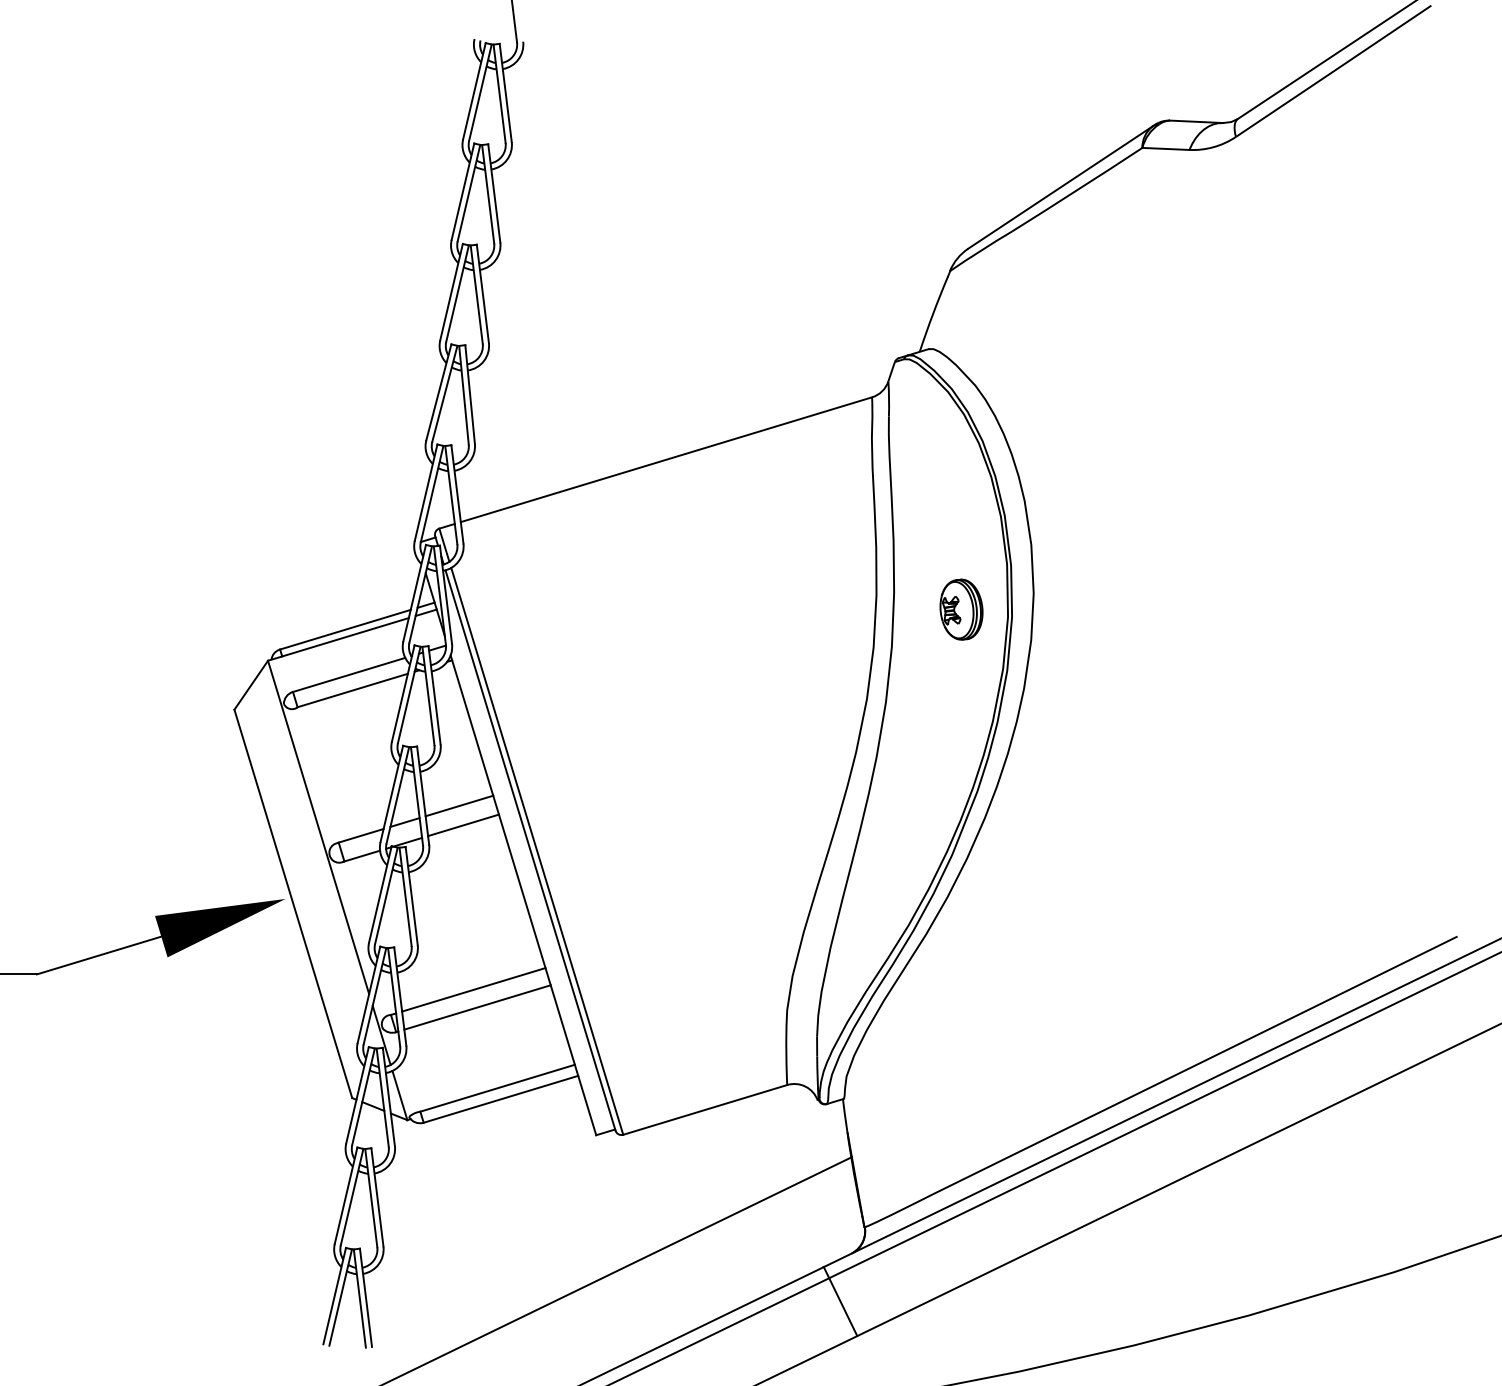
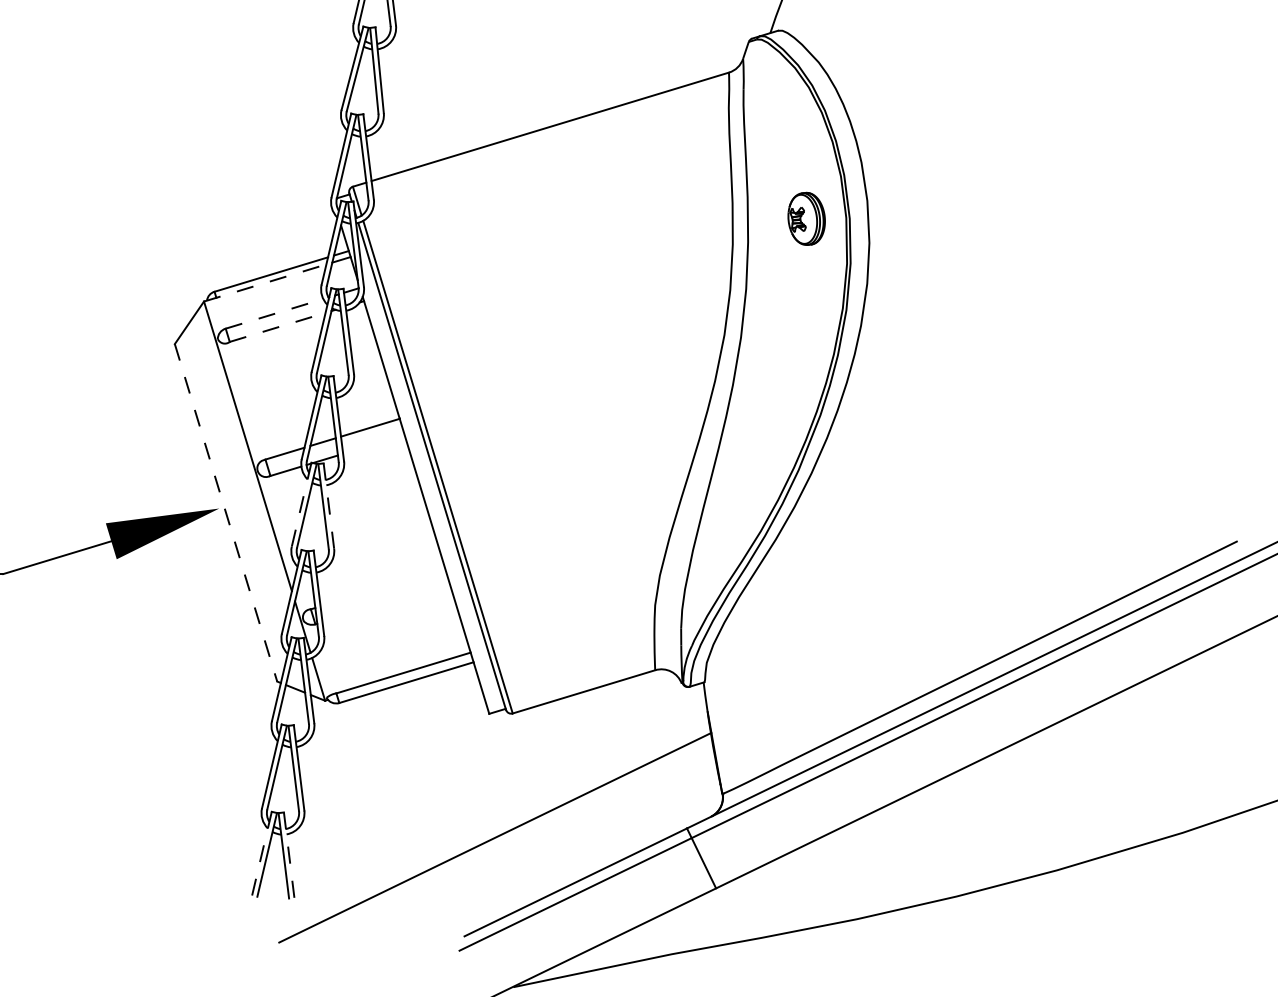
part: (961, 609) -> (806, 218), moved
line: (338, 639) -> (265, 283), solid -> dashed
line: (349, 674) -> (274, 313), solid -> dashed
line: (352, 690) -> (277, 327), solid -> dashed
line: (463, 825) -> (373, 444), removed
line: (380, 894) -> (301, 504), solid -> dashed
line: (411, 896) -> (328, 506), solid -> dashed
line: (293, 903) -> (226, 512), solid -> dashed
line: (473, 989) -> (382, 587), removed
line: (477, 1007) -> (386, 602), removed
line: (334, 1296) -> (261, 853), solid -> dashed
line: (366, 1298) -> (289, 855), solid -> dashed

